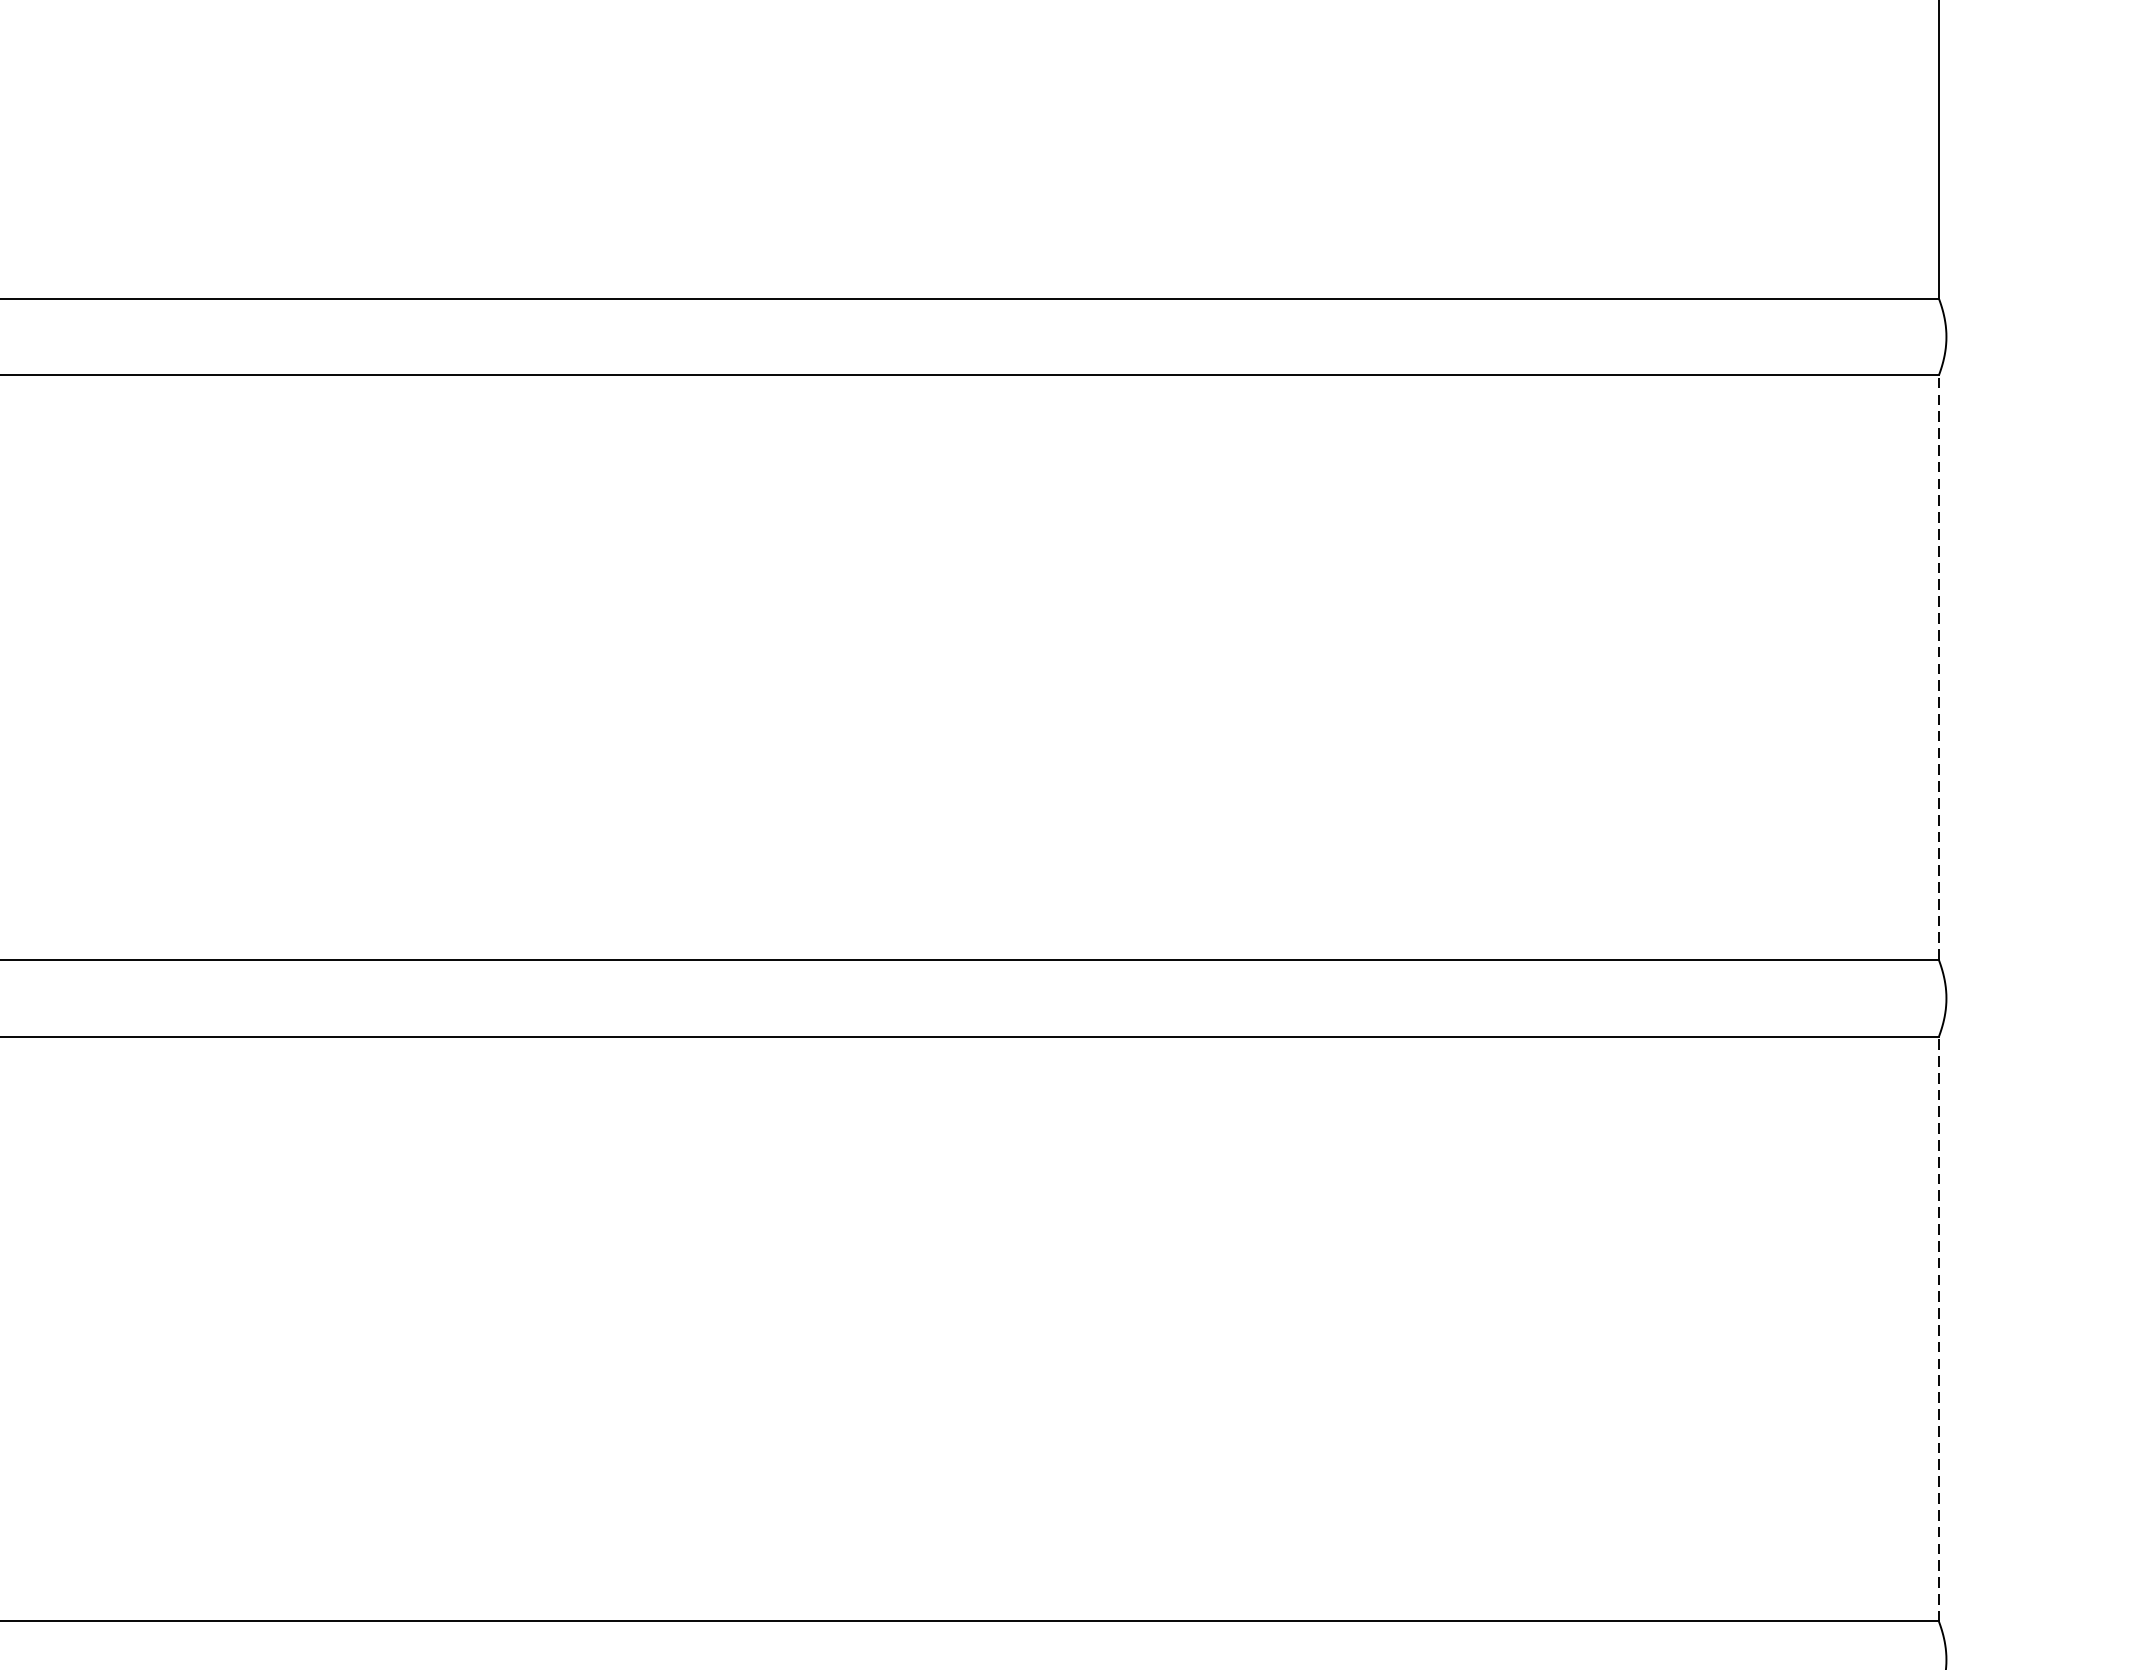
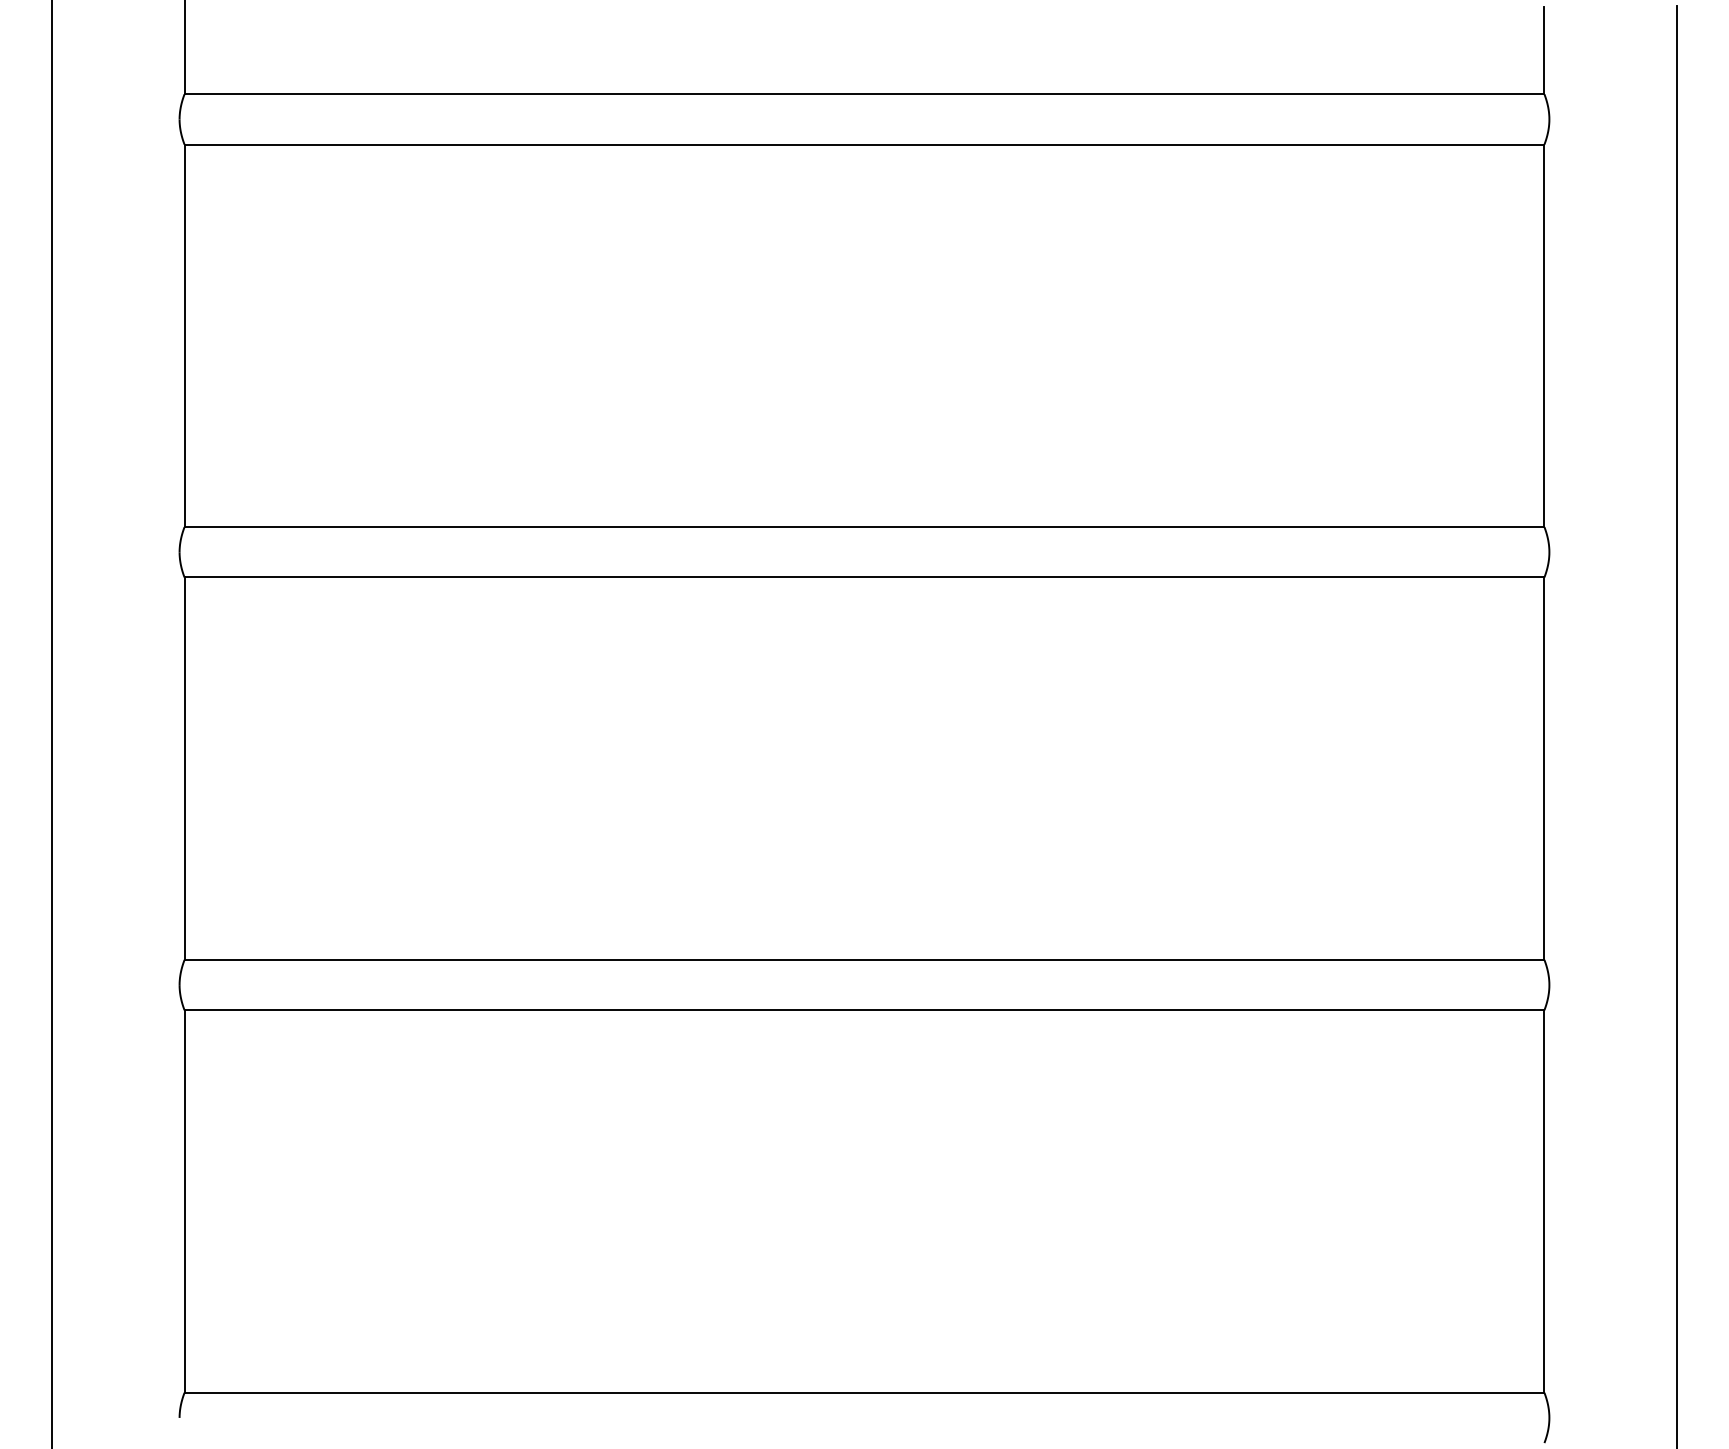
line: (1938, 667) -> (1544, 768), dashed -> solid
line: (1938, 1329) -> (1544, 1201), dashed -> solid

